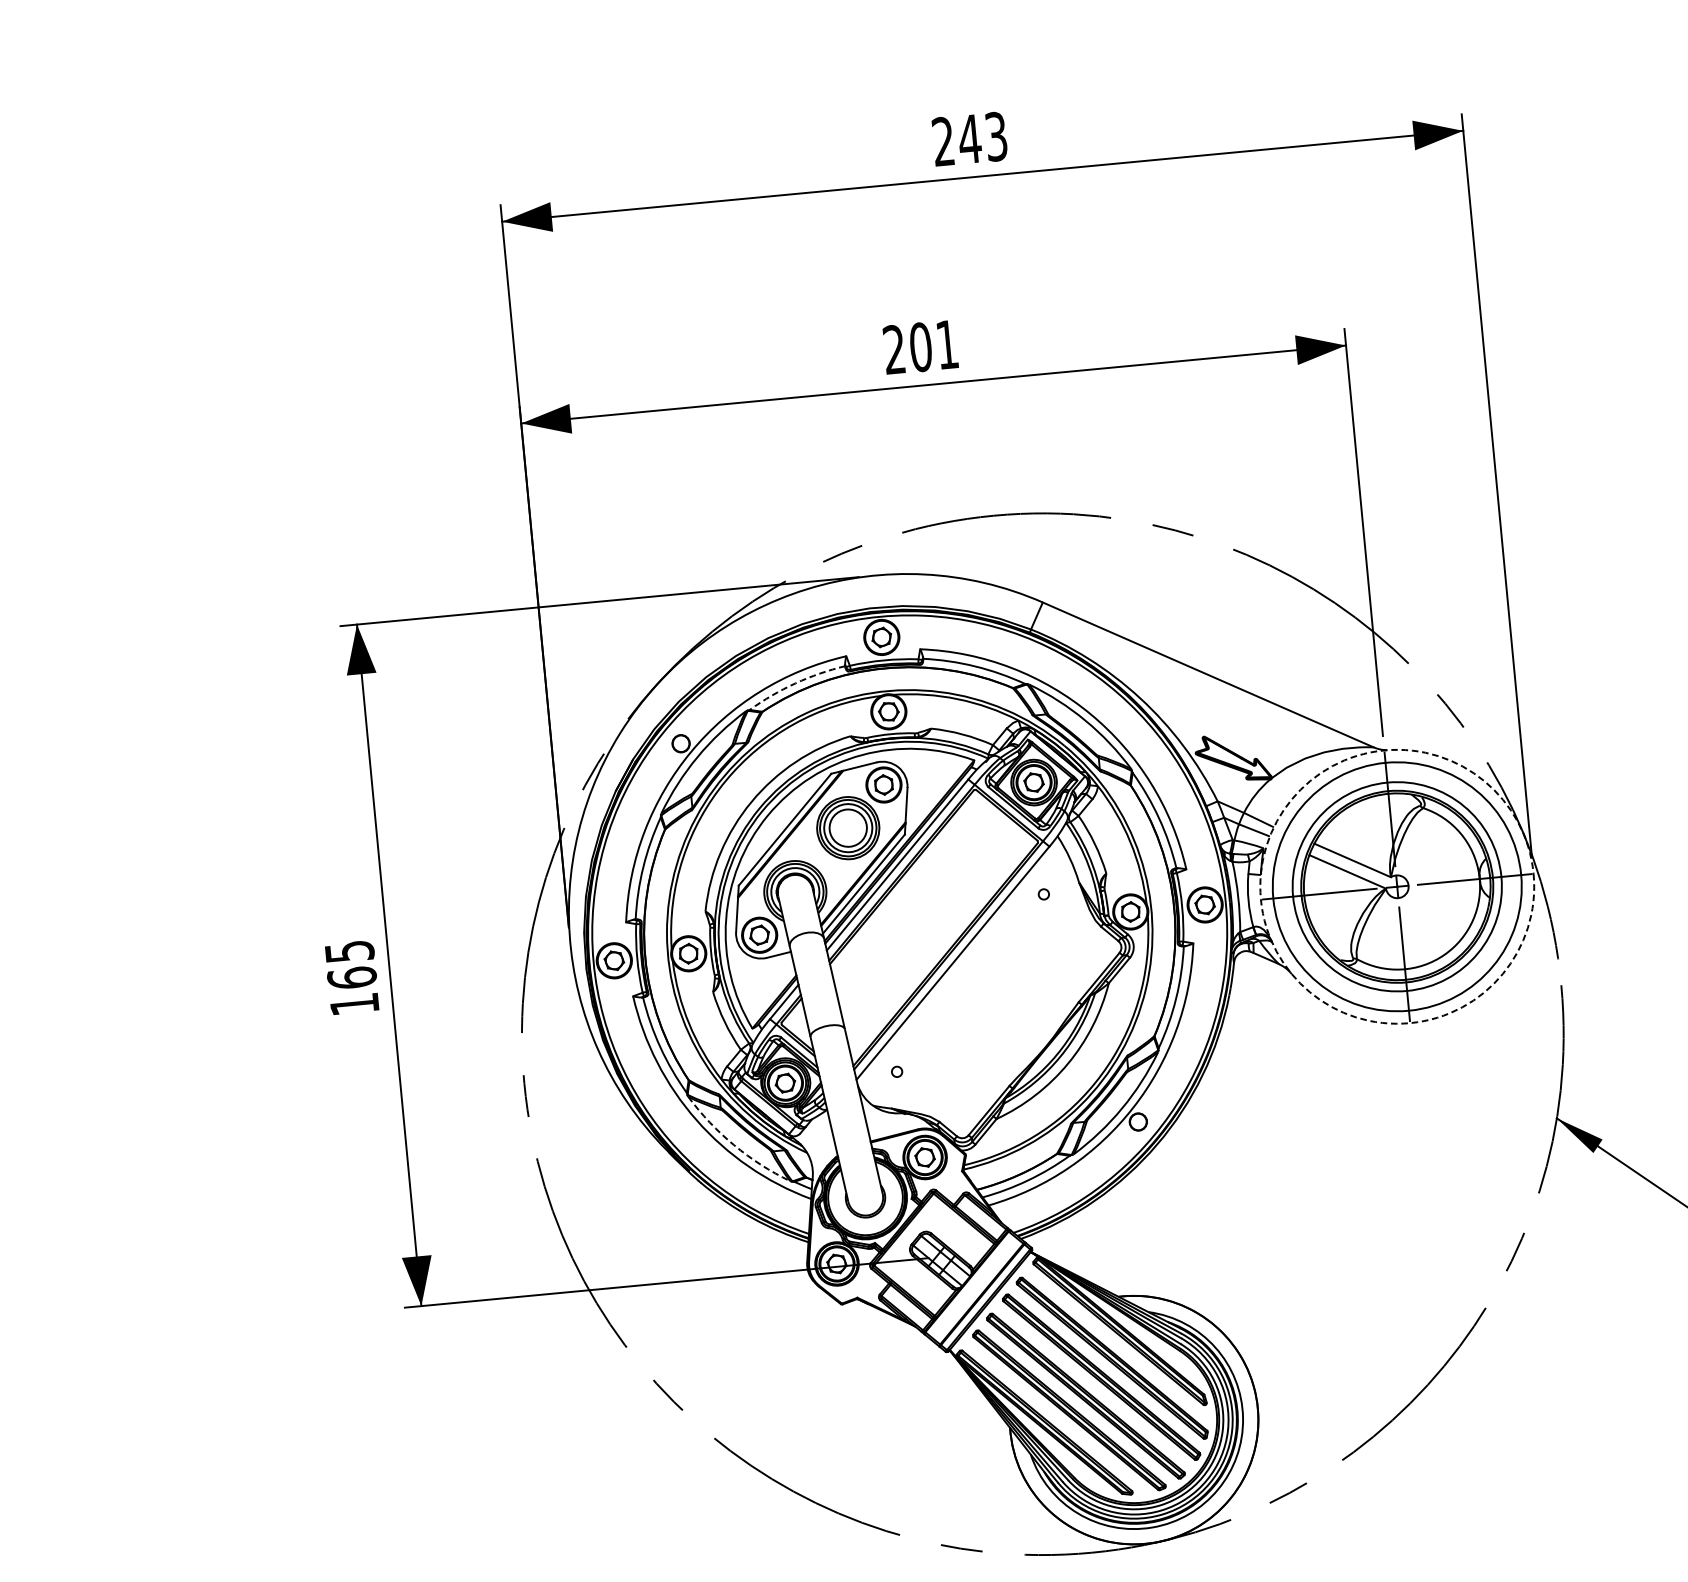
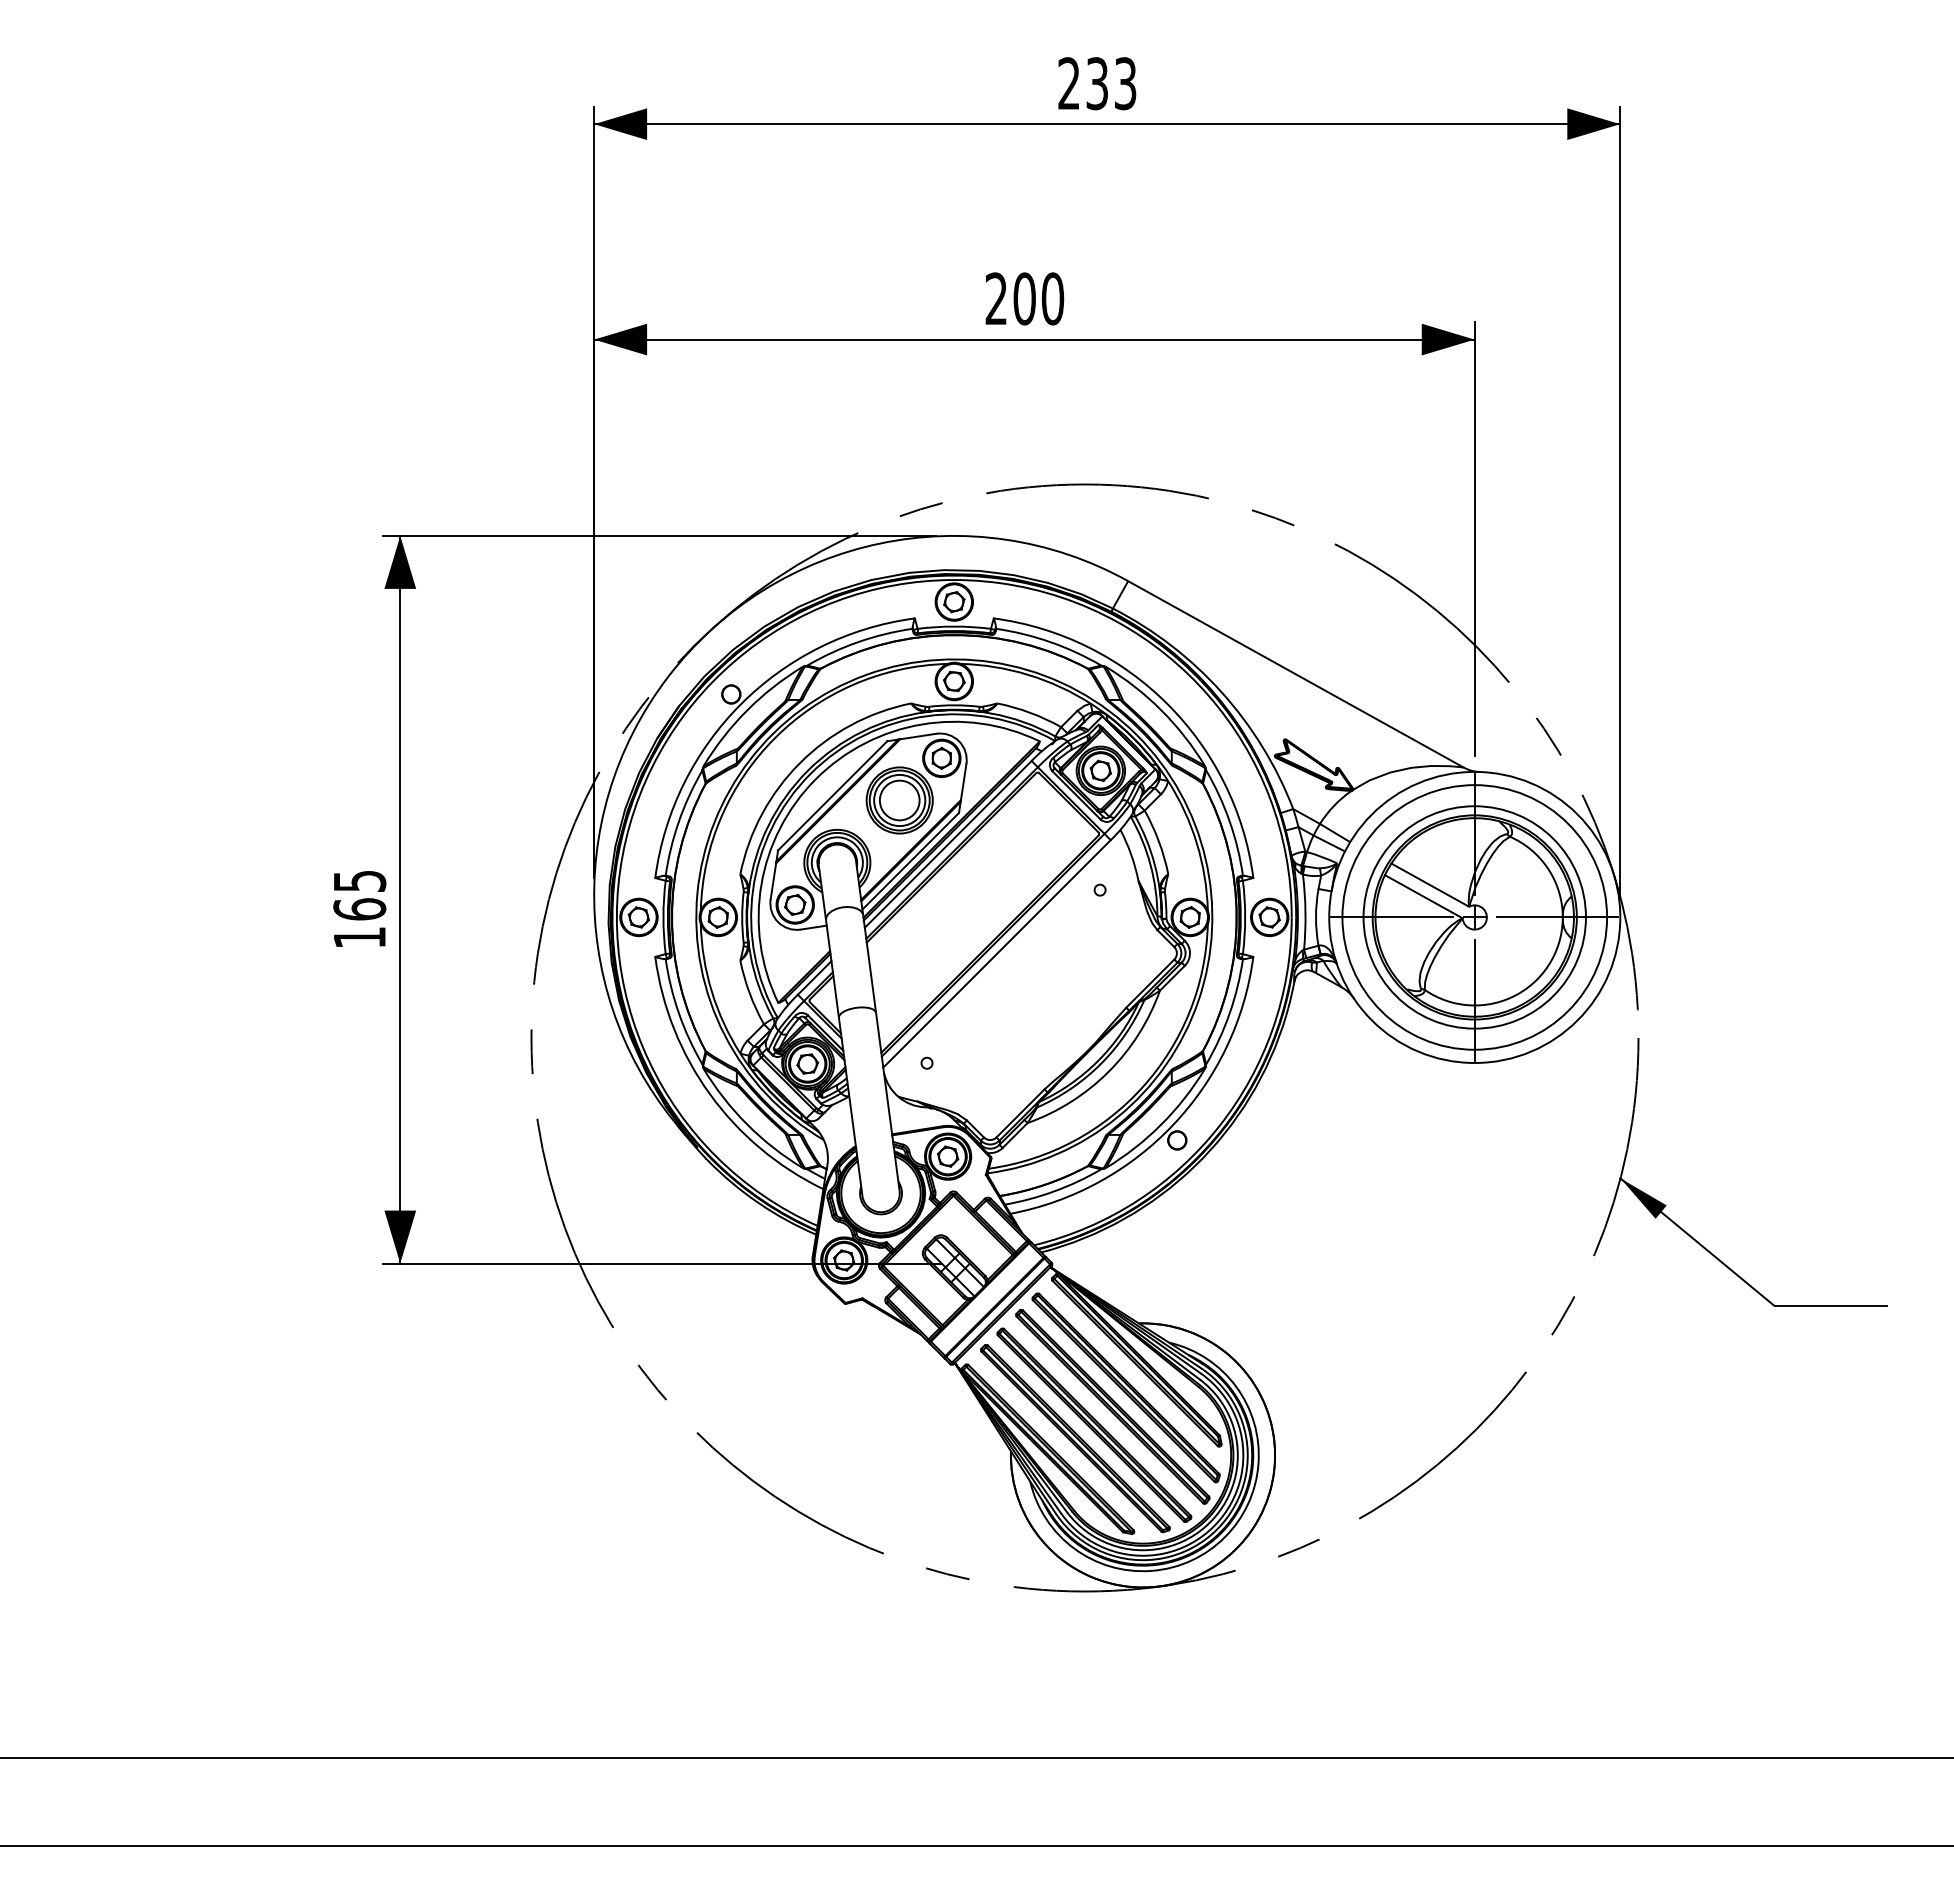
text: (970, 139) -> (1097, 83), 243 -> 233
text: (946, 344) -> (1052, 298), 201 -> 200
arc: (795, 683) -> (858, 642), dashed -> solid
circle: (1397, 886) -> (1474, 917), dashed -> solid
arc: (734, 1145) -> (747, 1124), dashed -> solid

